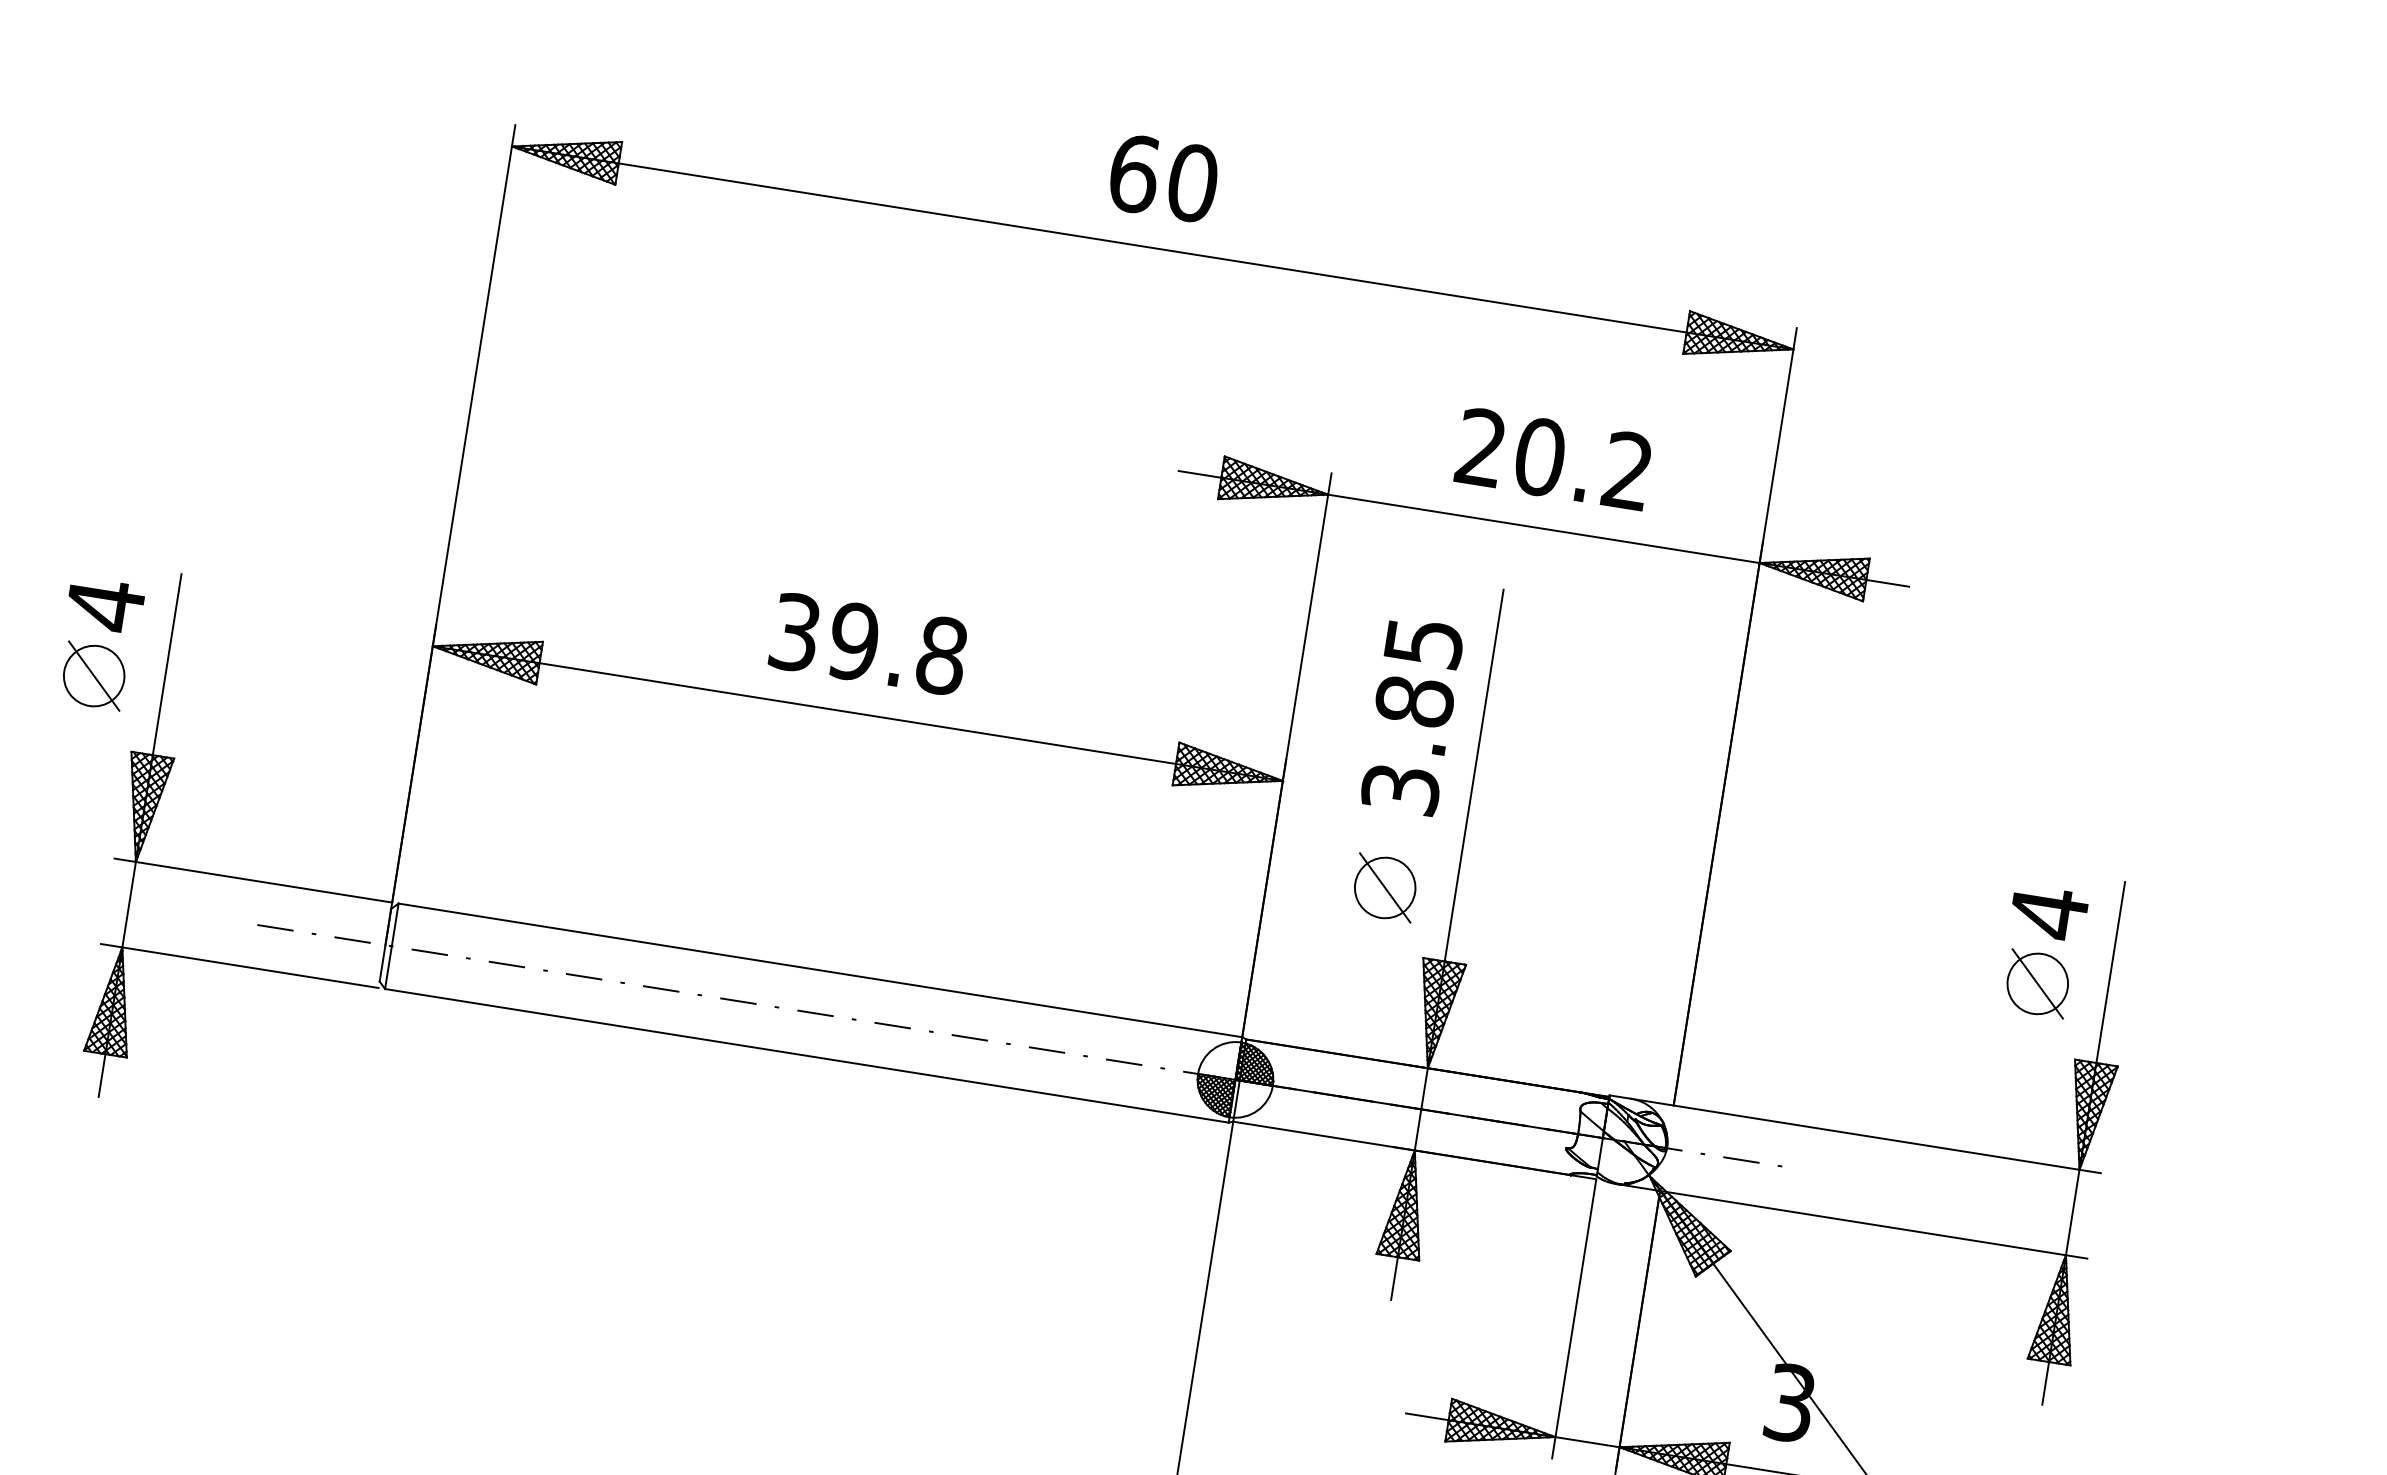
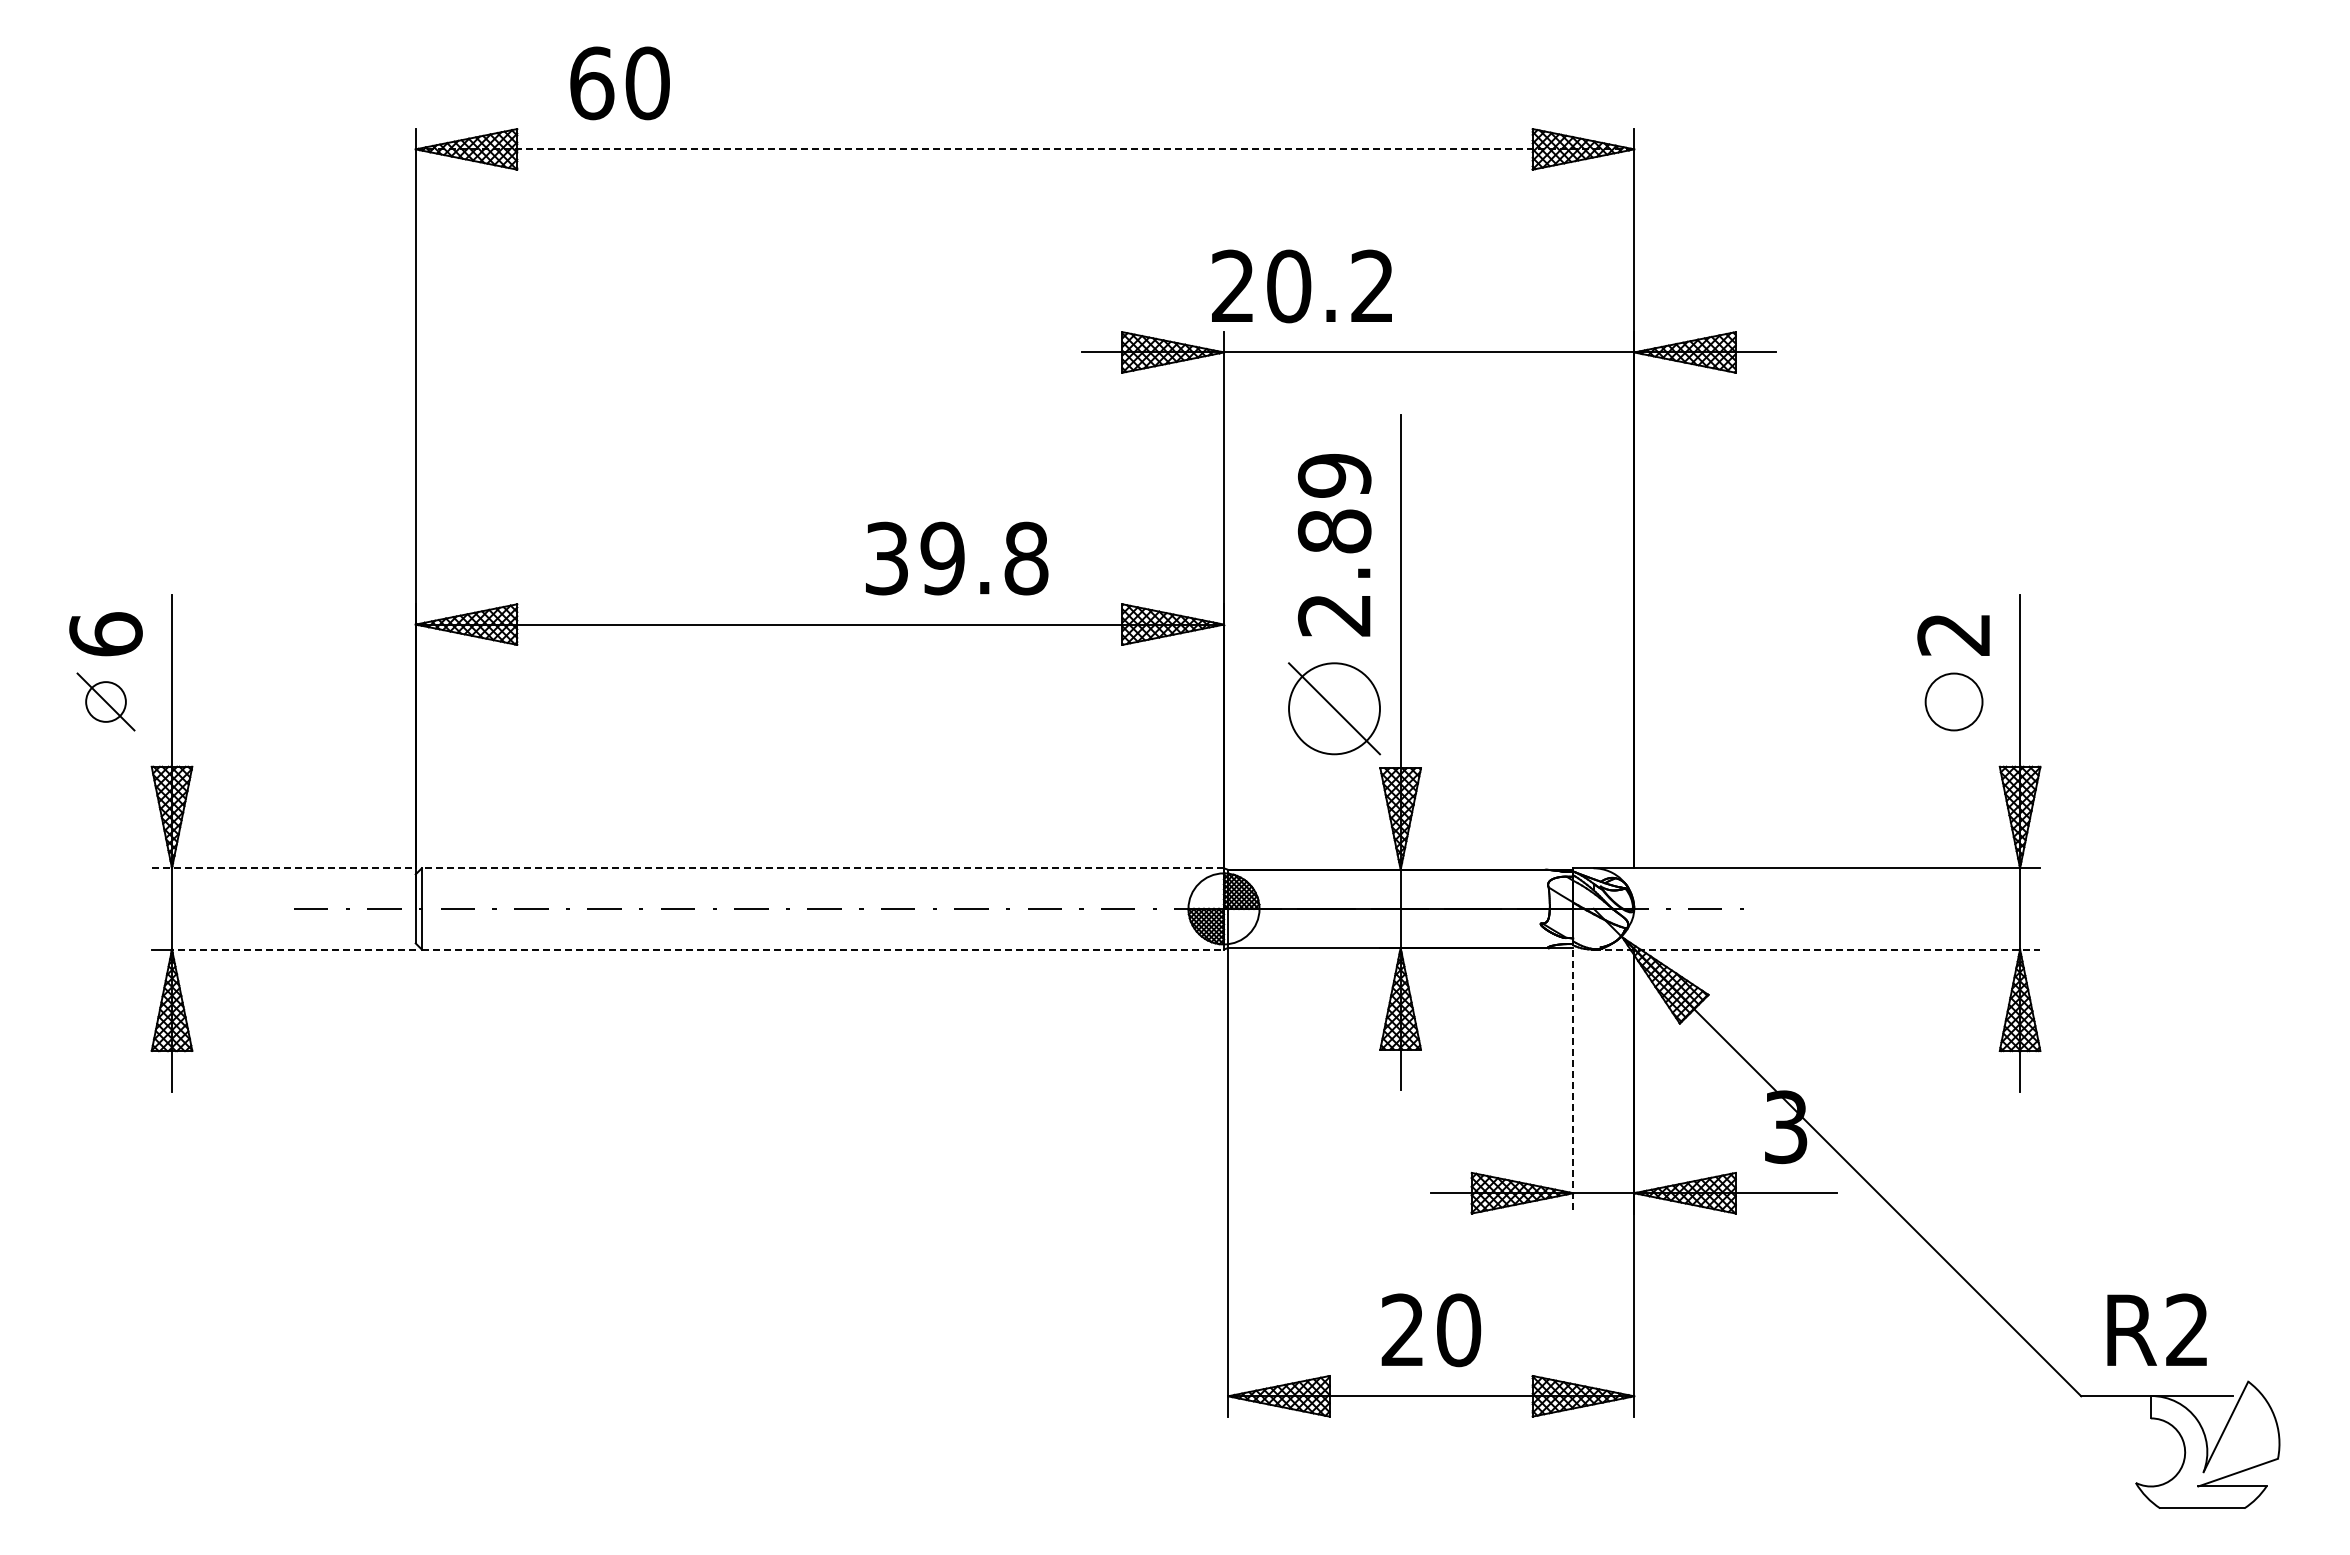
text: (1163, 178) -> (619, 83), moved
line: (1153, 248) -> (1025, 149), solid -> dashed
text: (1553, 459) -> (1301, 286), moved
text: (104, 605) -> (105, 634), 4 -> 6
text: (869, 644) -> (957, 558), moved
circle: (93, 675) -> (105, 701), size x0.7
text: (1412, 716) -> (1334, 545), 3.85 -> 2.89
line: (254, 880) -> (284, 868), solid -> dashed
part: (1385, 887) -> (1334, 708), size x1.6
text: (2048, 912) -> (1953, 634), 4 -> 2
line: (250, 967) -> (293, 949), solid -> dashed
line: (819, 970) -> (822, 868), solid -> dashed
line: (2037, 983) -> (1953, 701), removed
line: (807, 1055) -> (823, 949), solid -> dashed
line: (1852, 1221) -> (1817, 949), solid -> dashed
line: (1574, 1320) -> (1573, 1082), solid -> dashed

